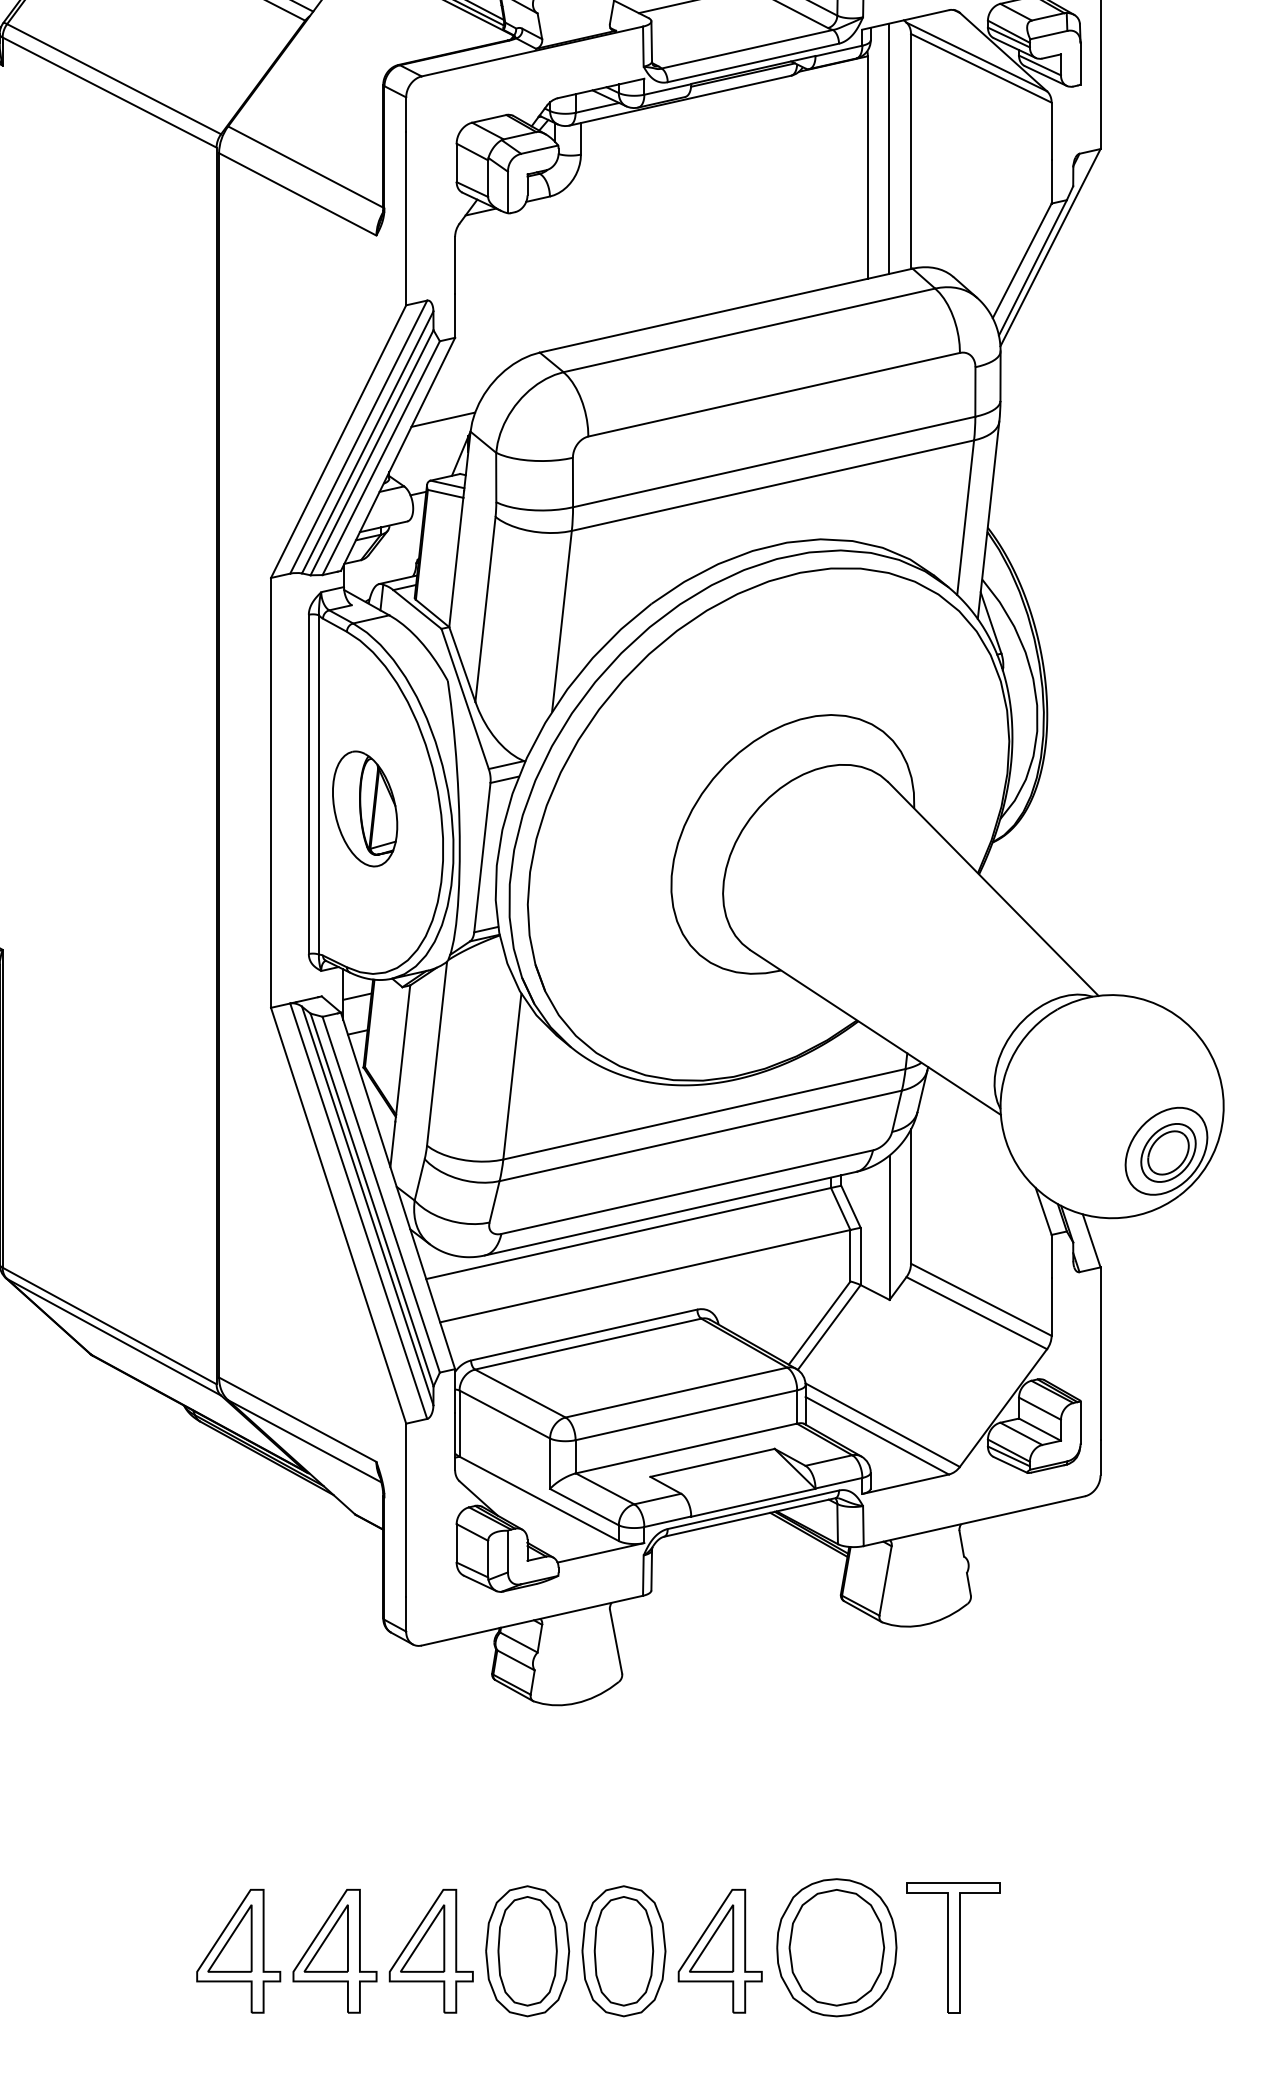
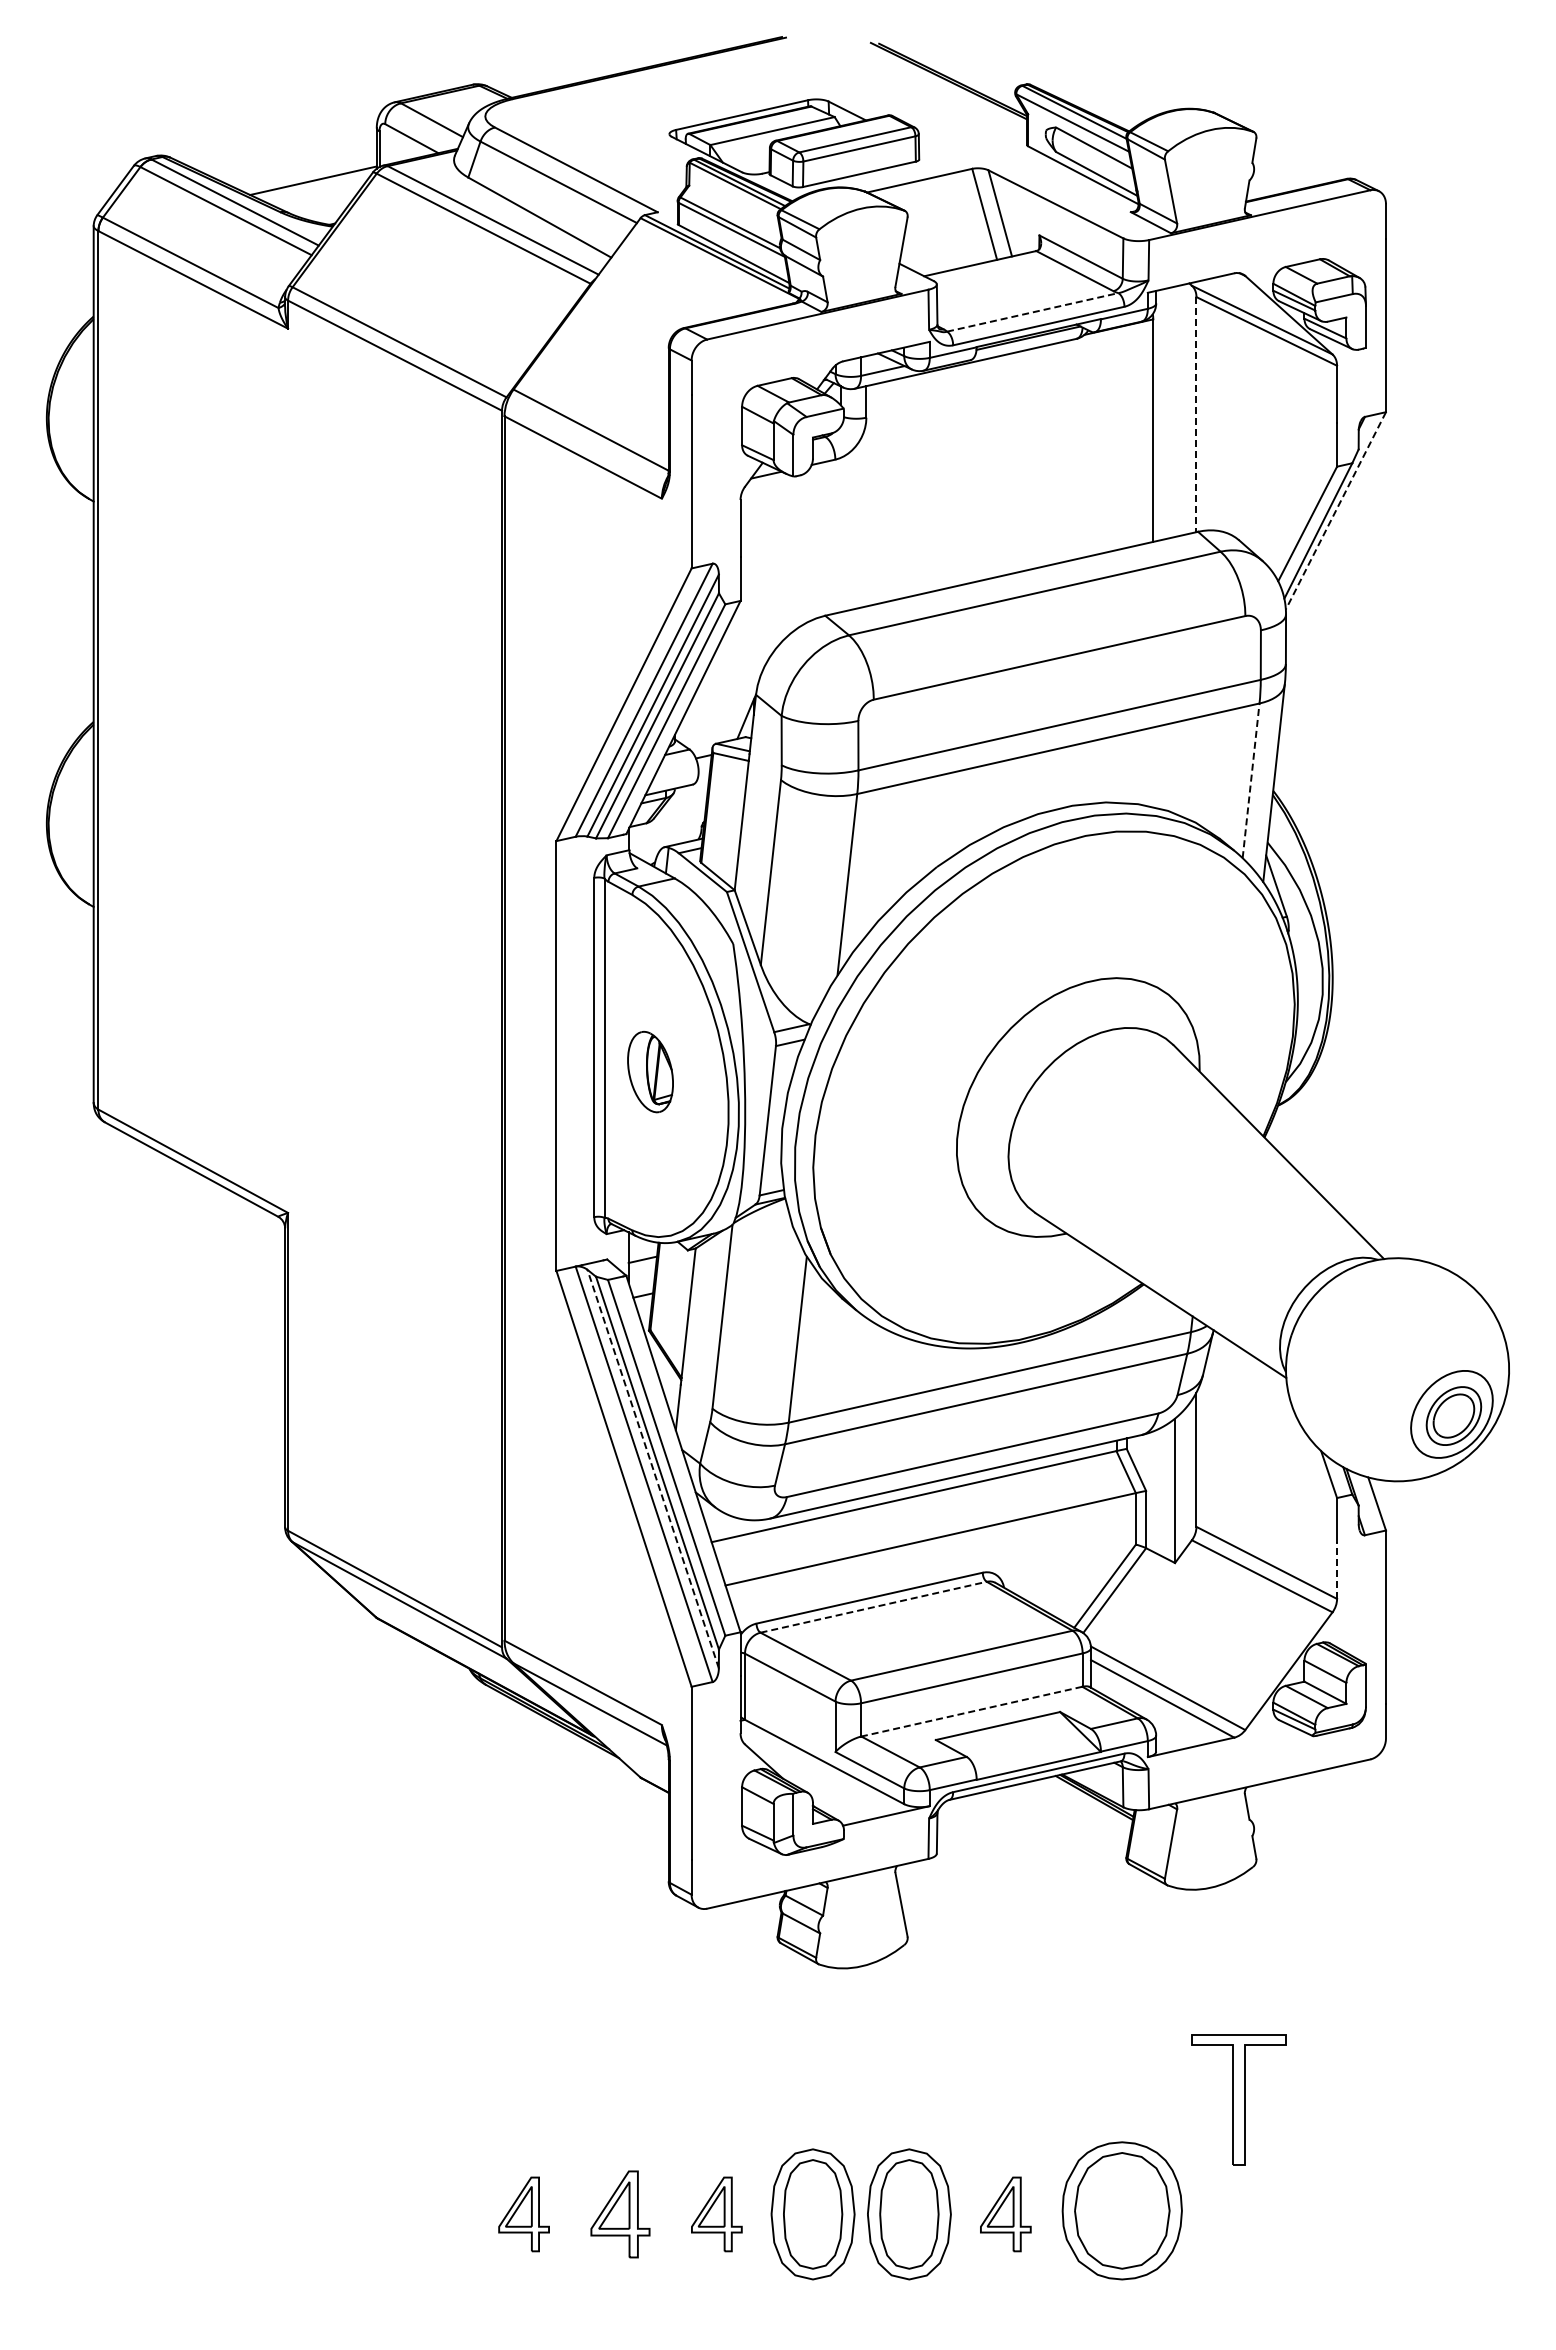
line: (747, 49) -> (1032, 312), solid -> dashed
line: (889, 148) -> (1174, 411), removed
line: (911, 151) -> (1196, 414), solid -> dashed
line: (1050, 247) -> (1335, 510), solid -> dashed
line: (443, 419) -> (728, 682), removed
line: (966, 517) -> (1251, 780), solid -> dashed
part: (365, 808) -> (650, 1071), size x0.7
line: (368, 1206) -> (653, 1469), solid -> dashed
line: (1052, 1307) -> (1337, 1570), solid -> dashed
line: (588, 1344) -> (873, 1607), solid -> dashed
line: (686, 1448) -> (971, 1711), solid -> dashed
part: (953, 1947) -> (1238, 2099), moved
part: (238, 1951) -> (523, 2214), size x0.6
part: (335, 1951) -> (620, 2214), size x0.7
part: (431, 1951) -> (716, 2214), size x0.6
part: (720, 1951) -> (1005, 2214), size x0.6

